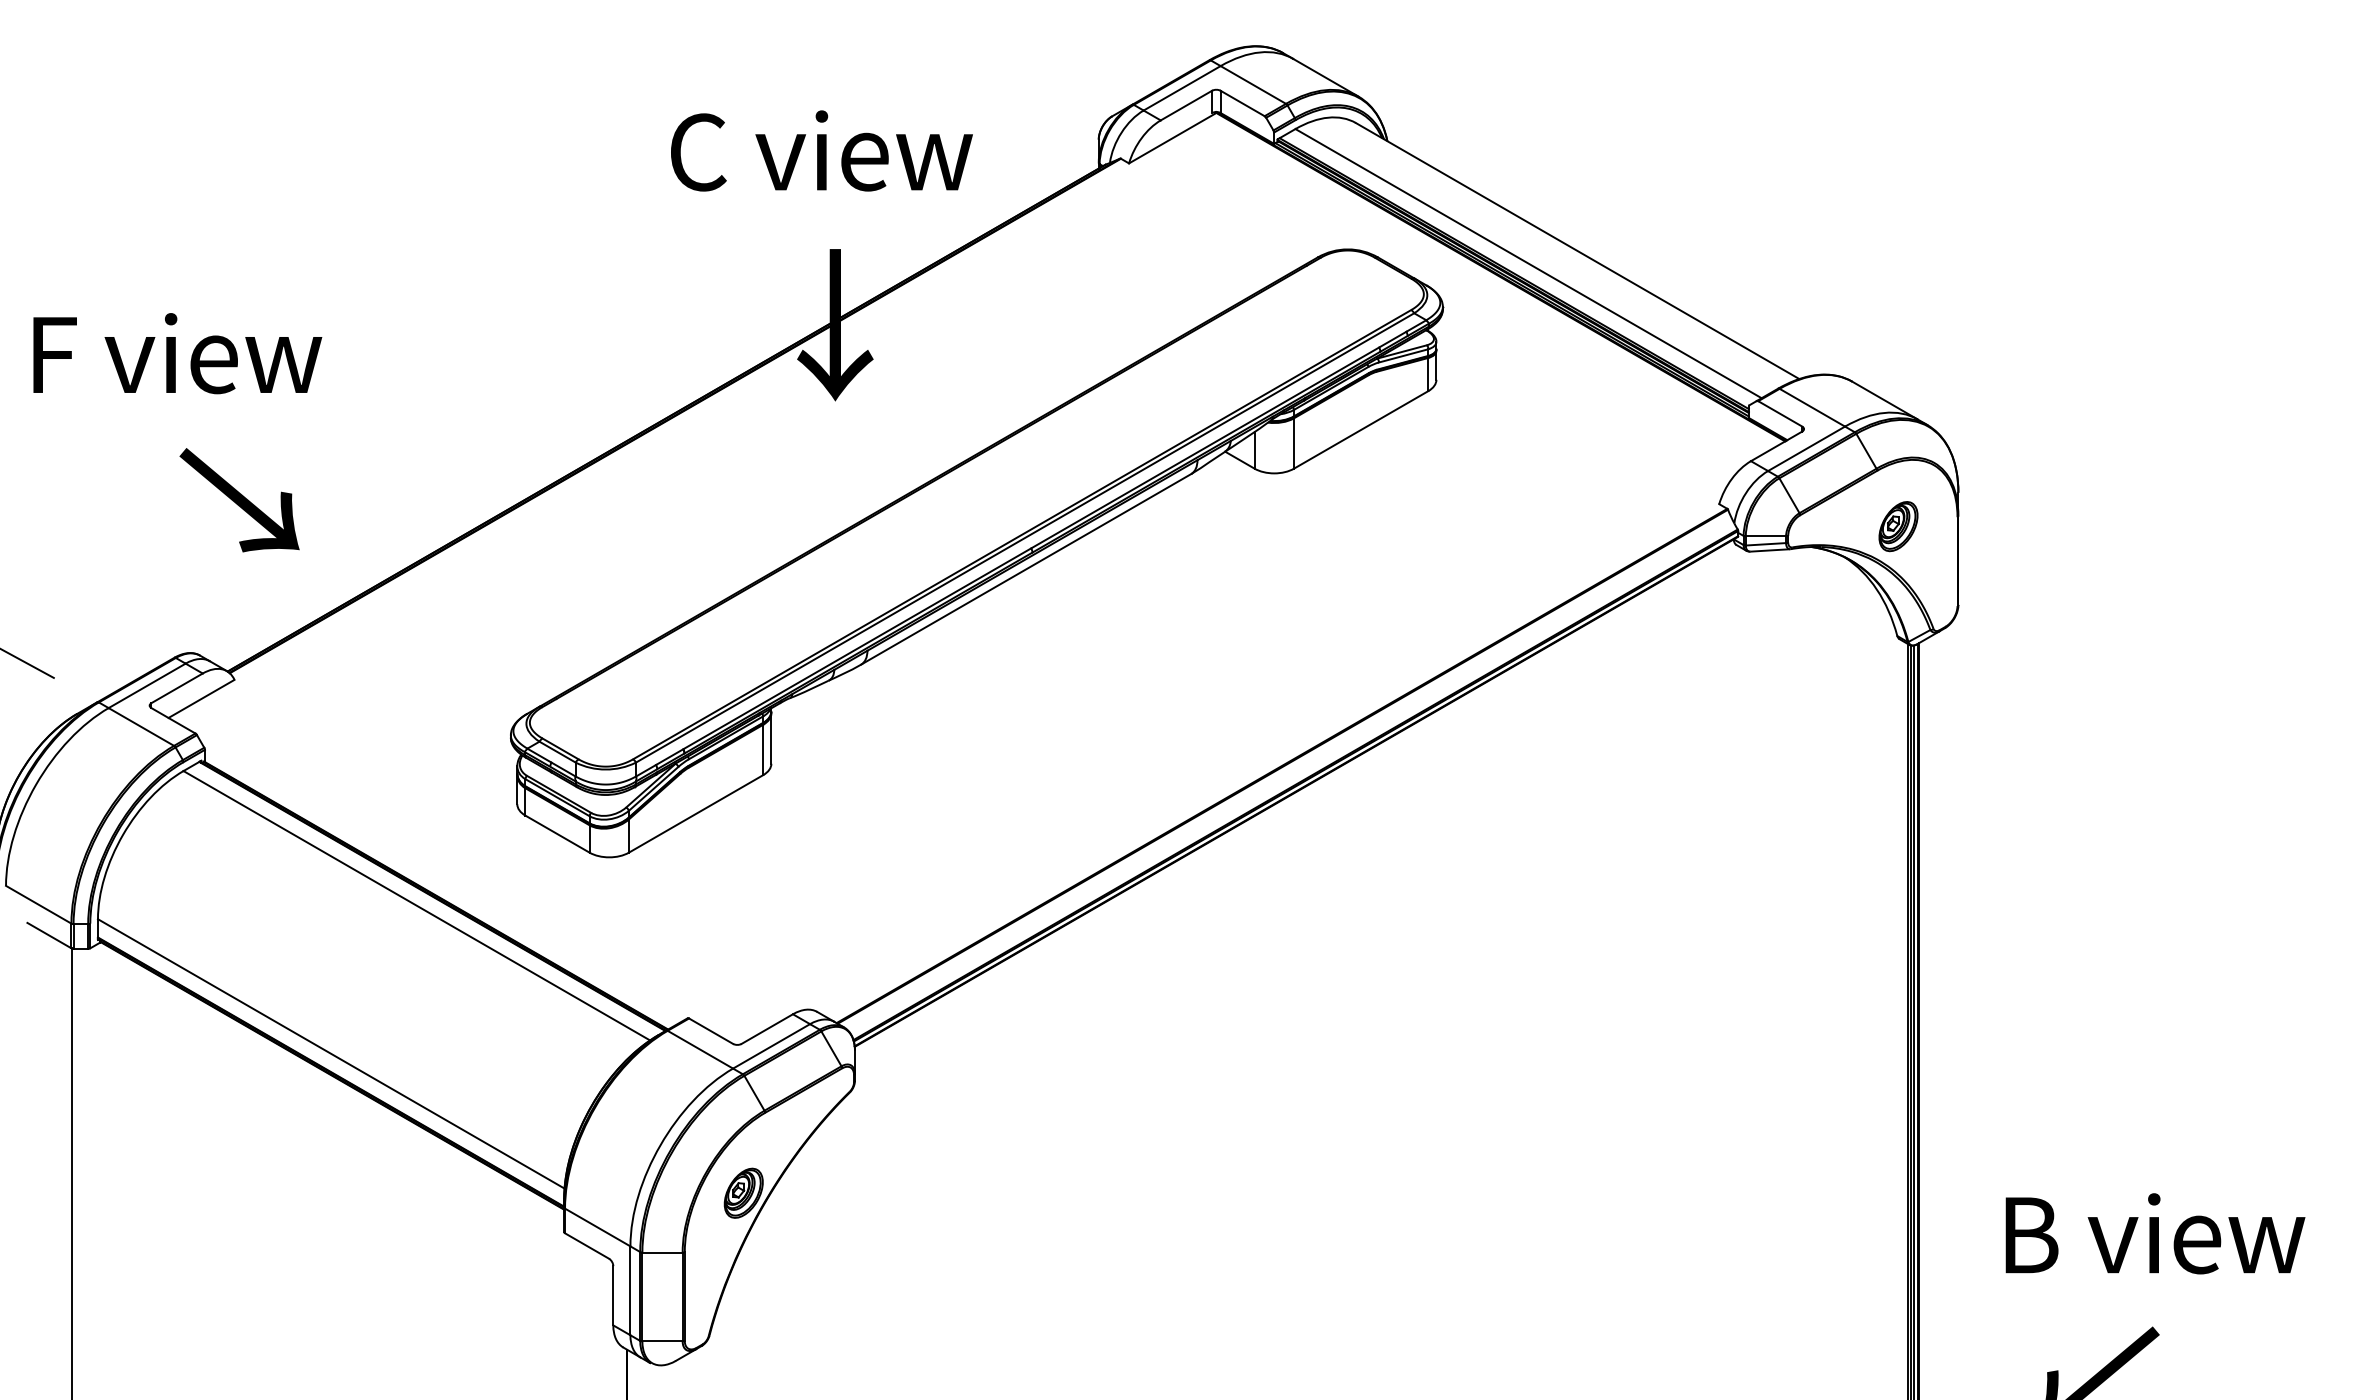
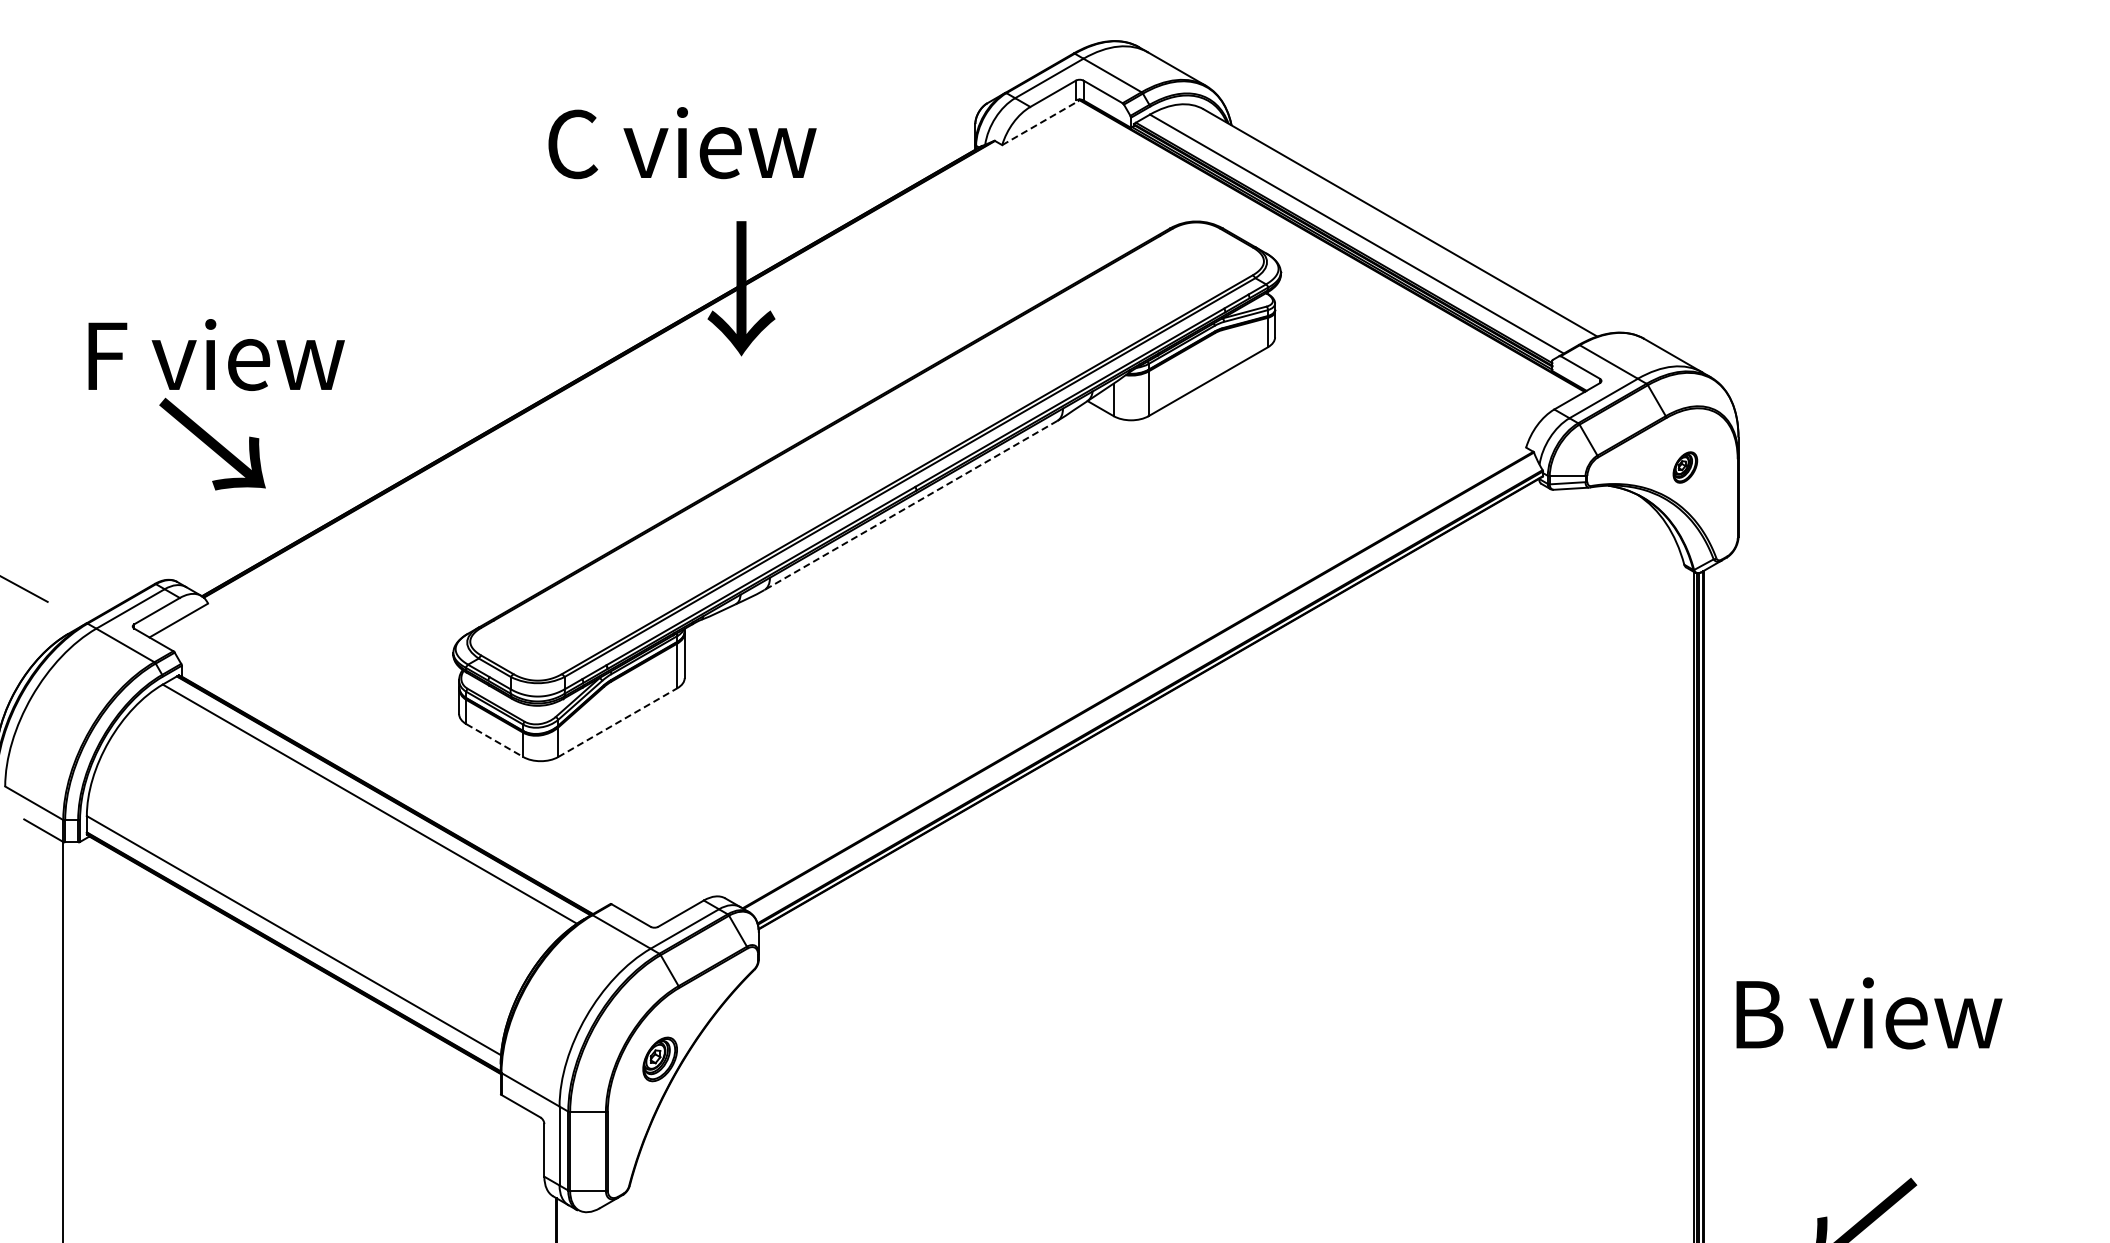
line: (1172, 139) -> (1040, 123), solid -> dashed
text: (821, 151) -> (682, 143), moved
text: (177, 353) -> (216, 354), moved
part: (1898, 526) -> (1685, 467), size x0.7
line: (1025, 569) -> (910, 505), solid -> dashed
line: (695, 813) -> (617, 722), solid -> dashed
line: (557, 834) -> (494, 740), solid -> dashed
text: (2155, 1233) -> (1869, 1013), moved

